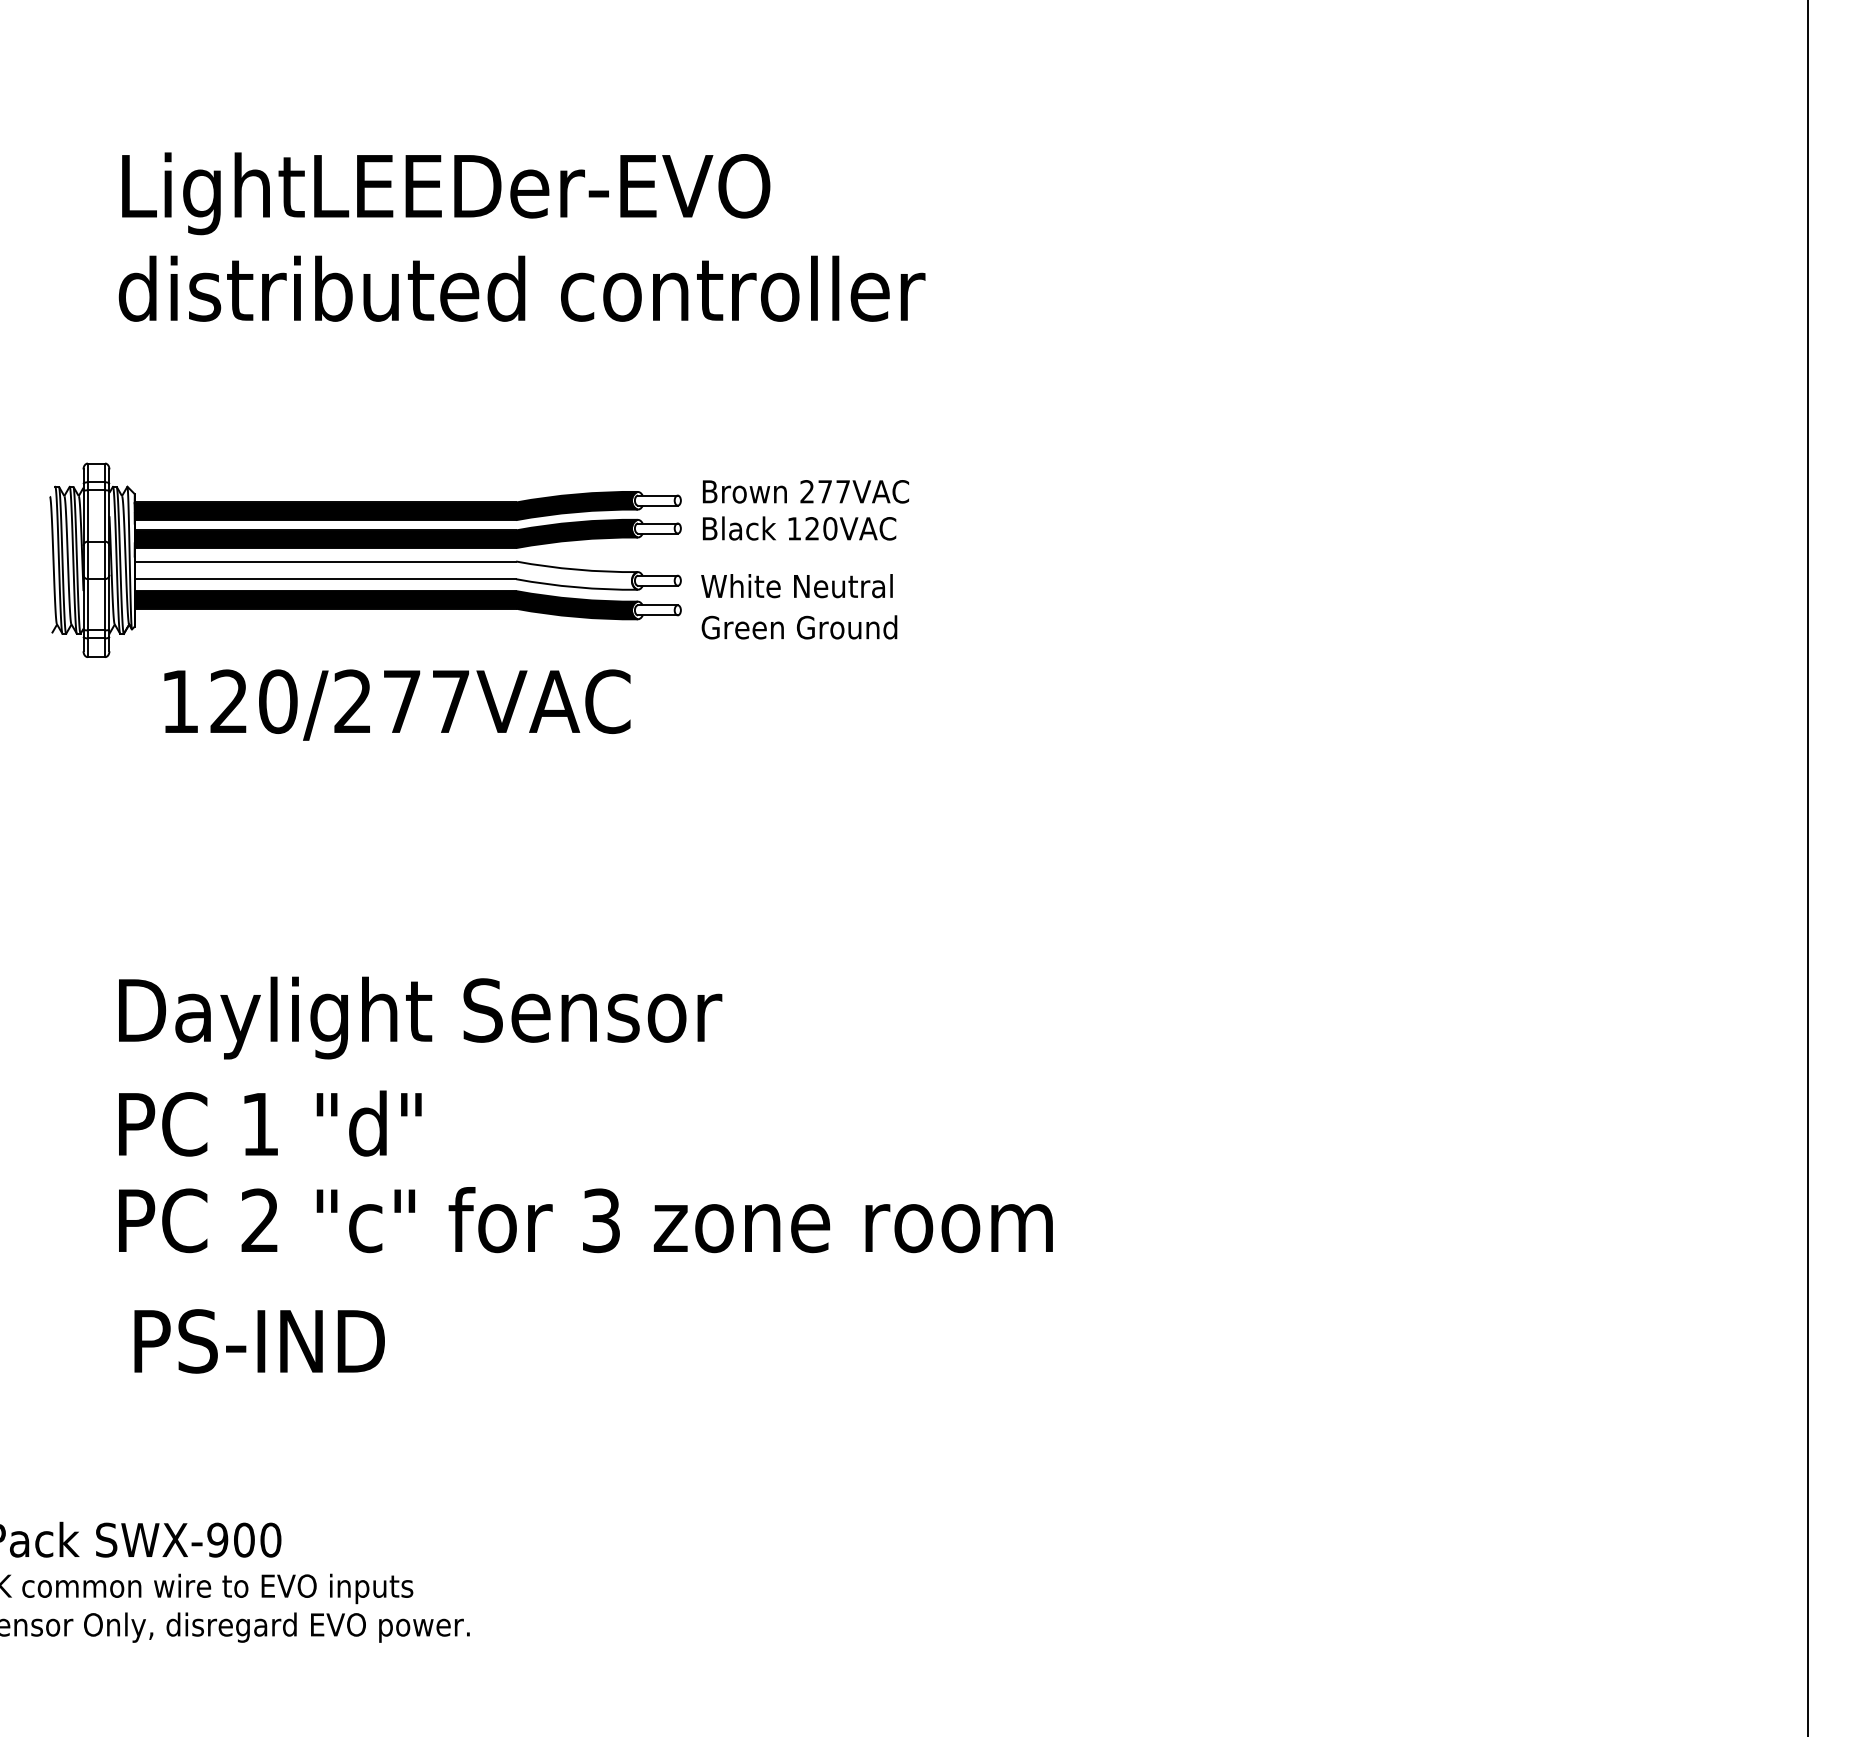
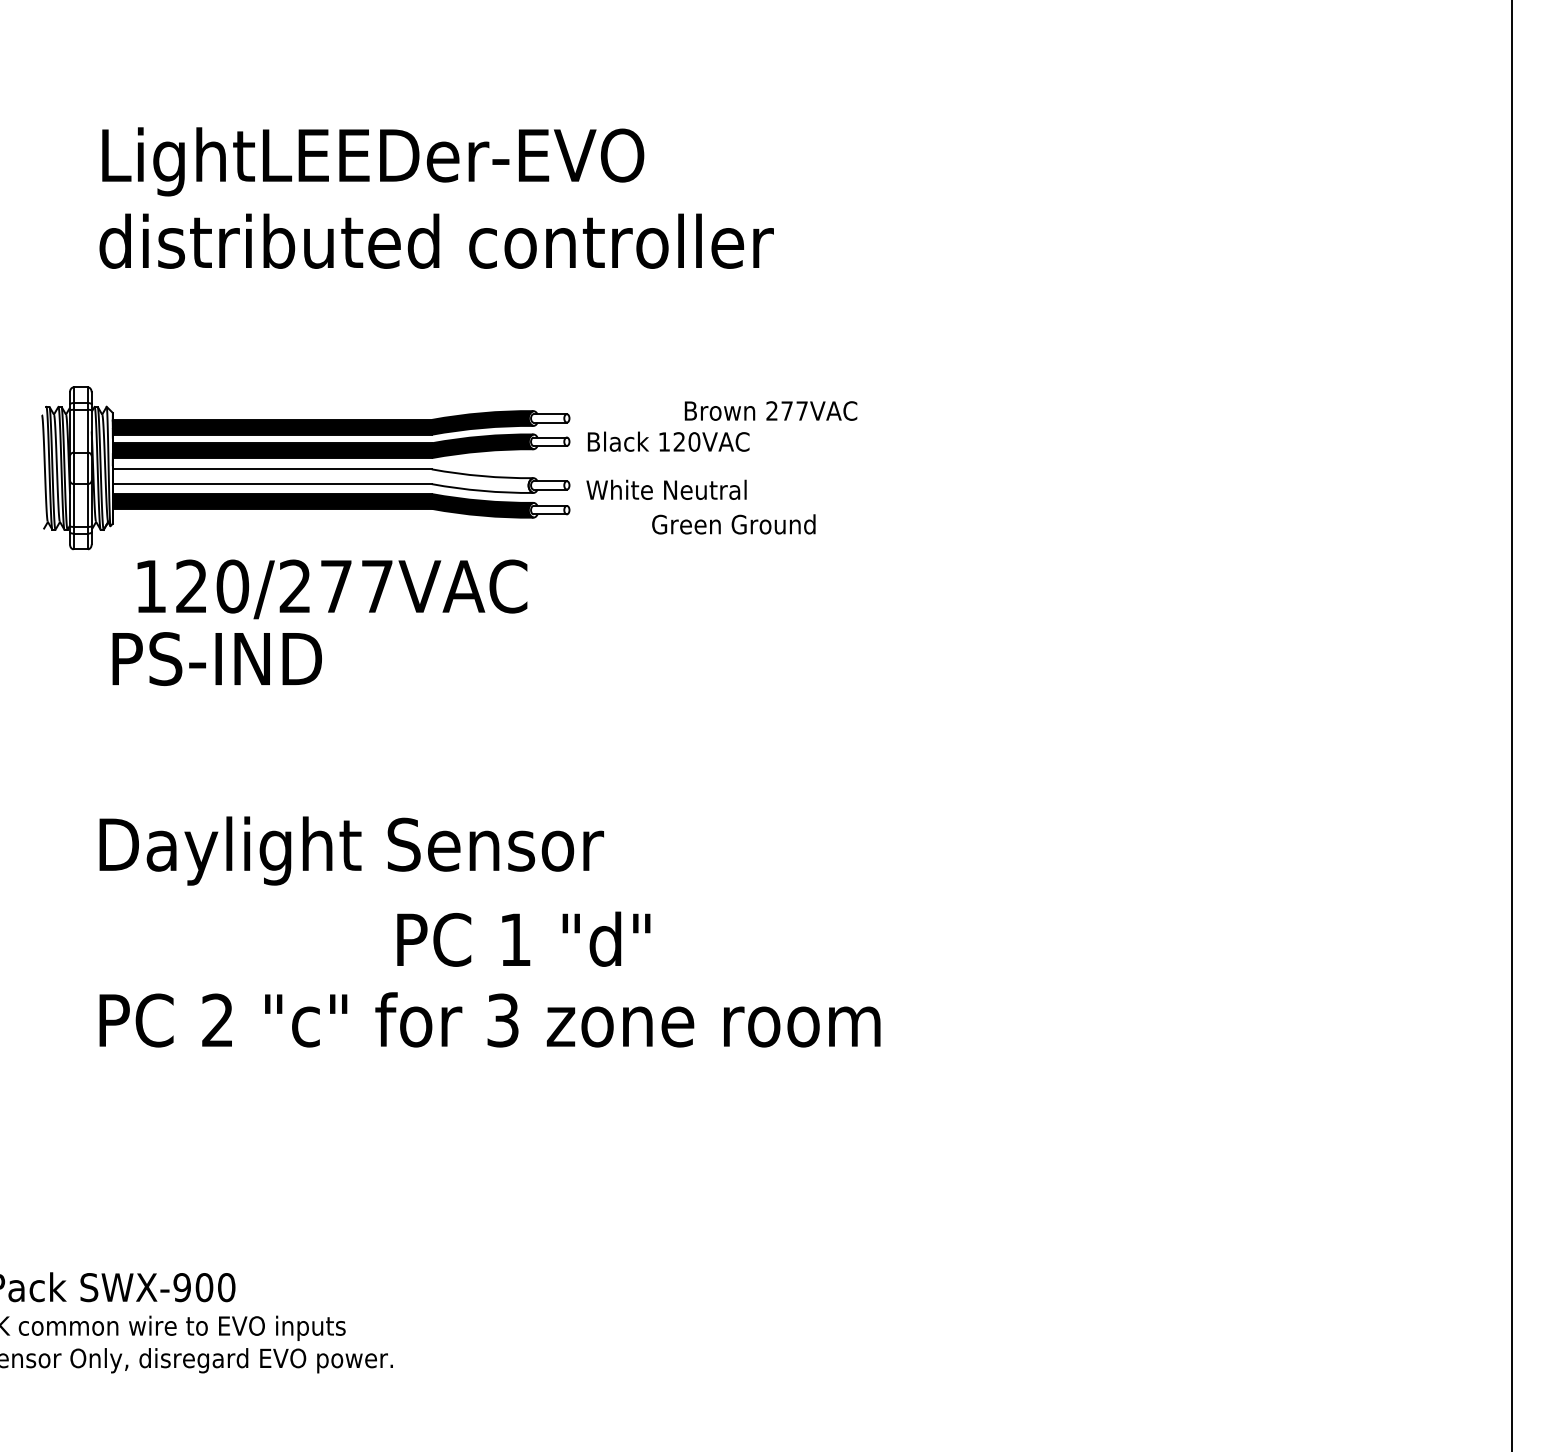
text: (805, 491) -> (770, 410), moved
text: (799, 627) -> (733, 524), moved
text: (270, 1123) -> (523, 939), moved
text: (259, 1341) -> (217, 659), moved

